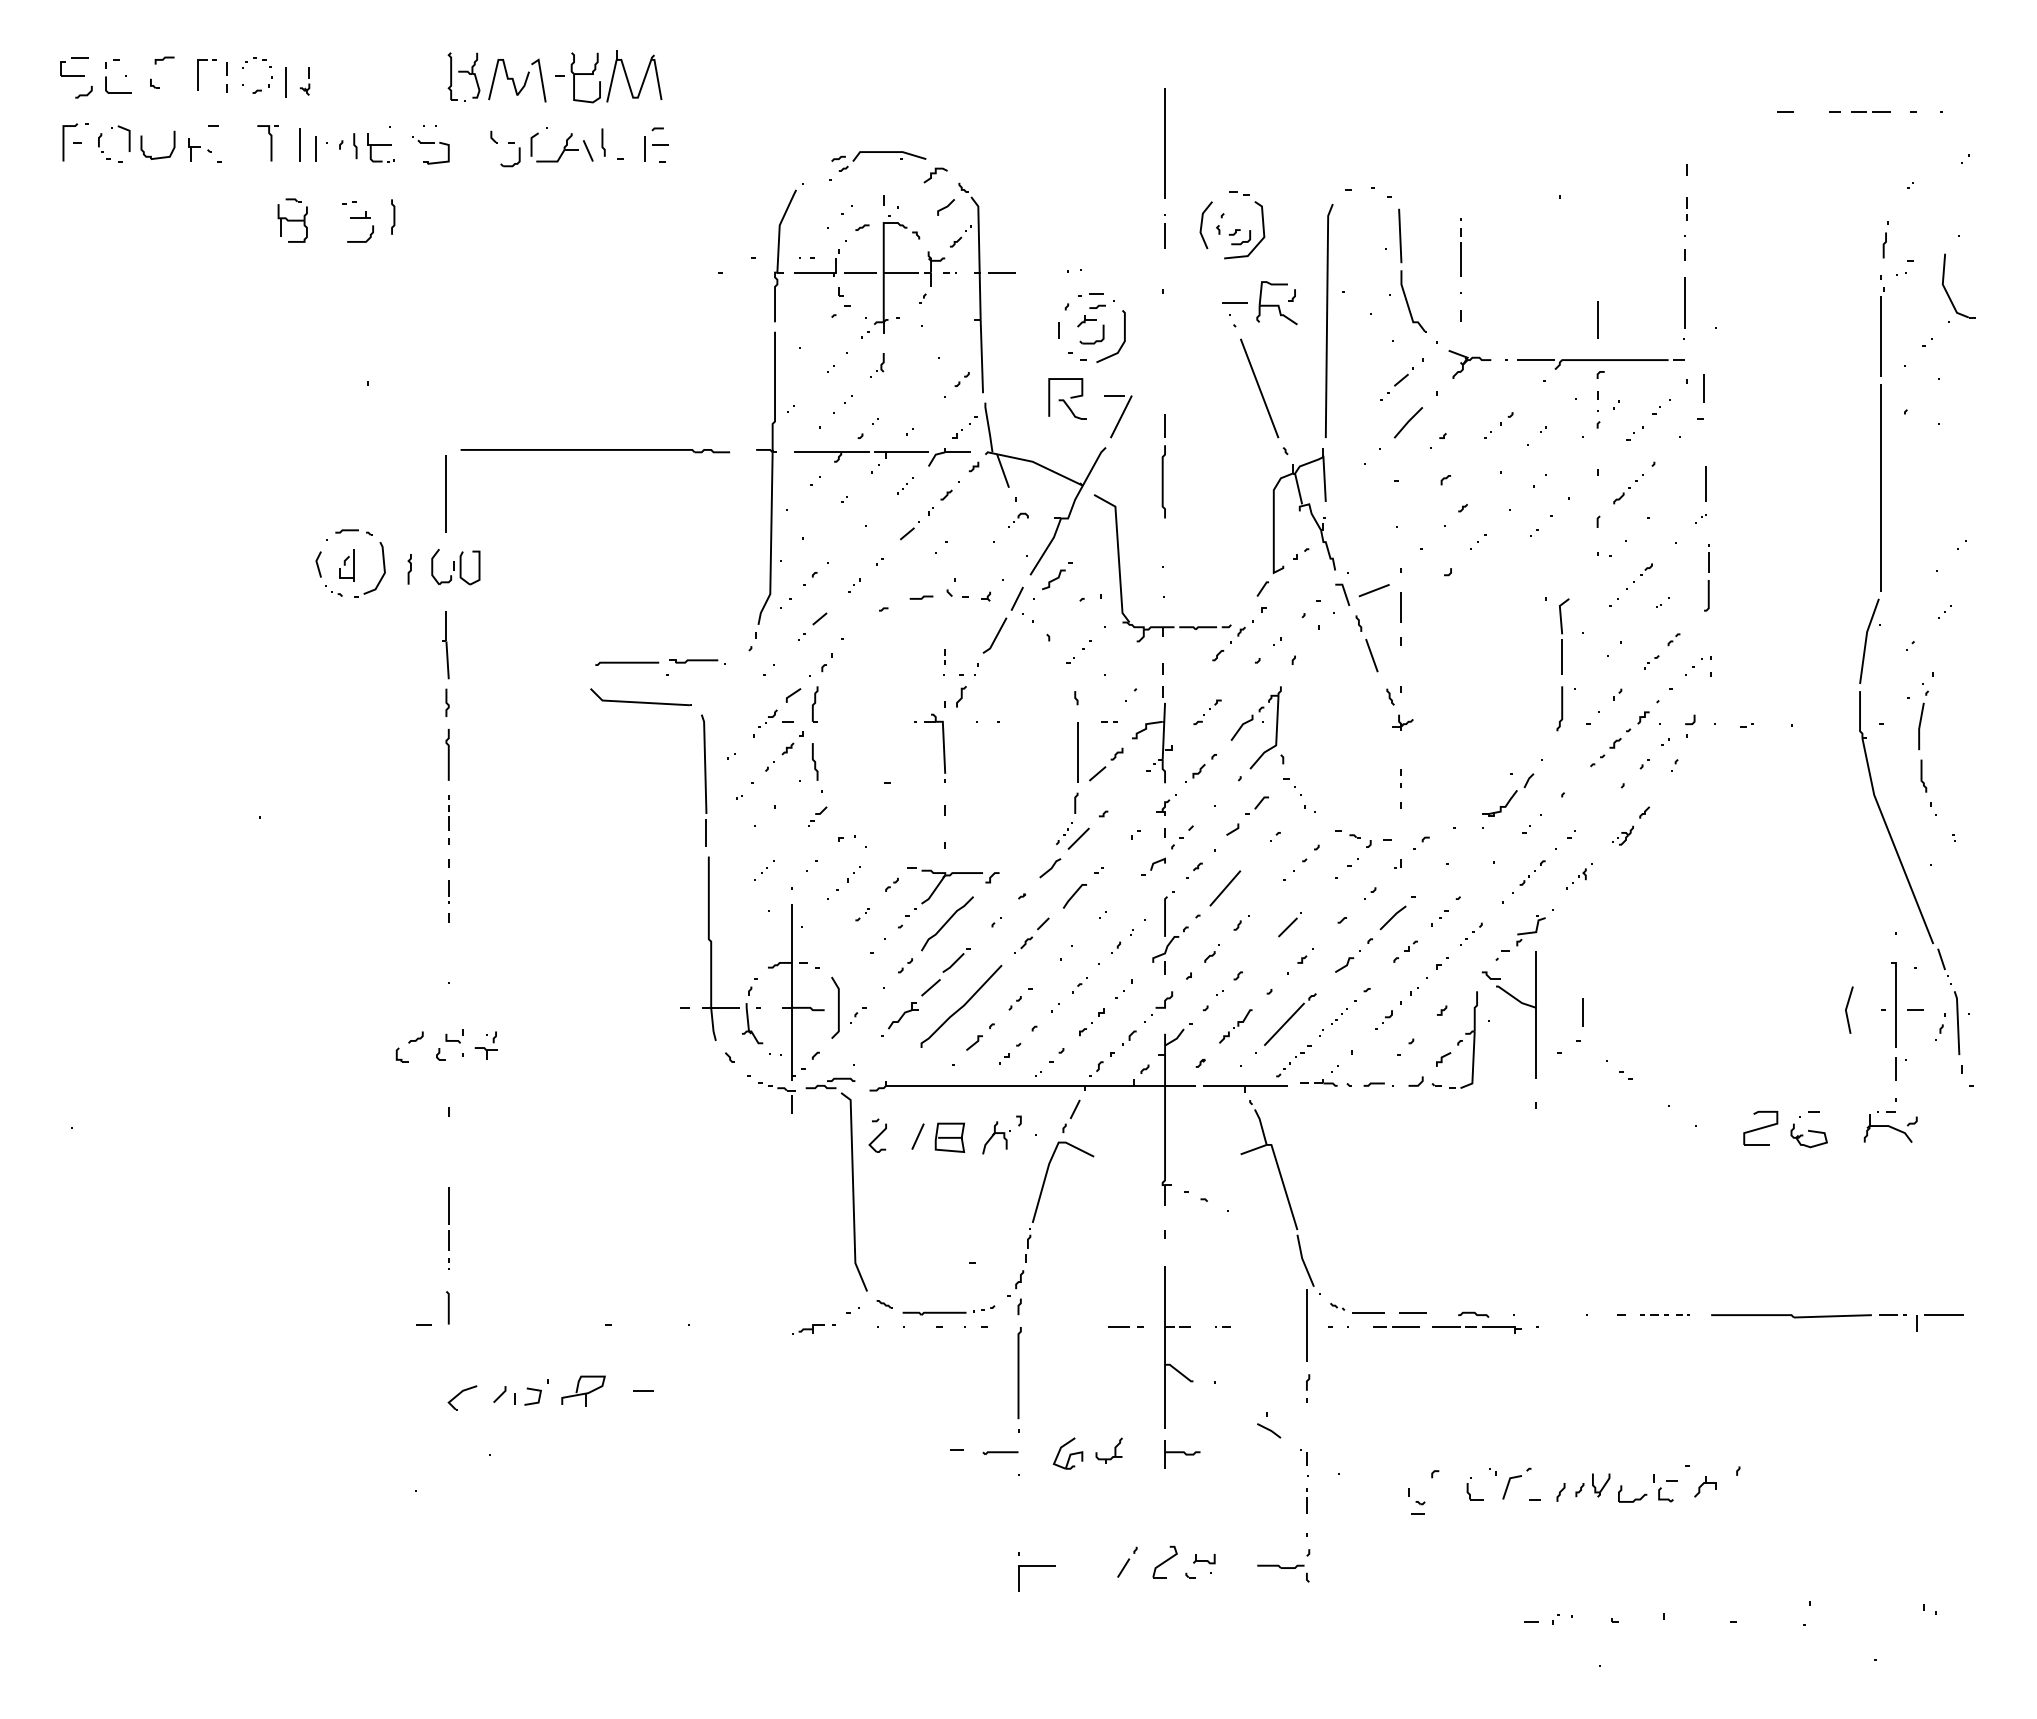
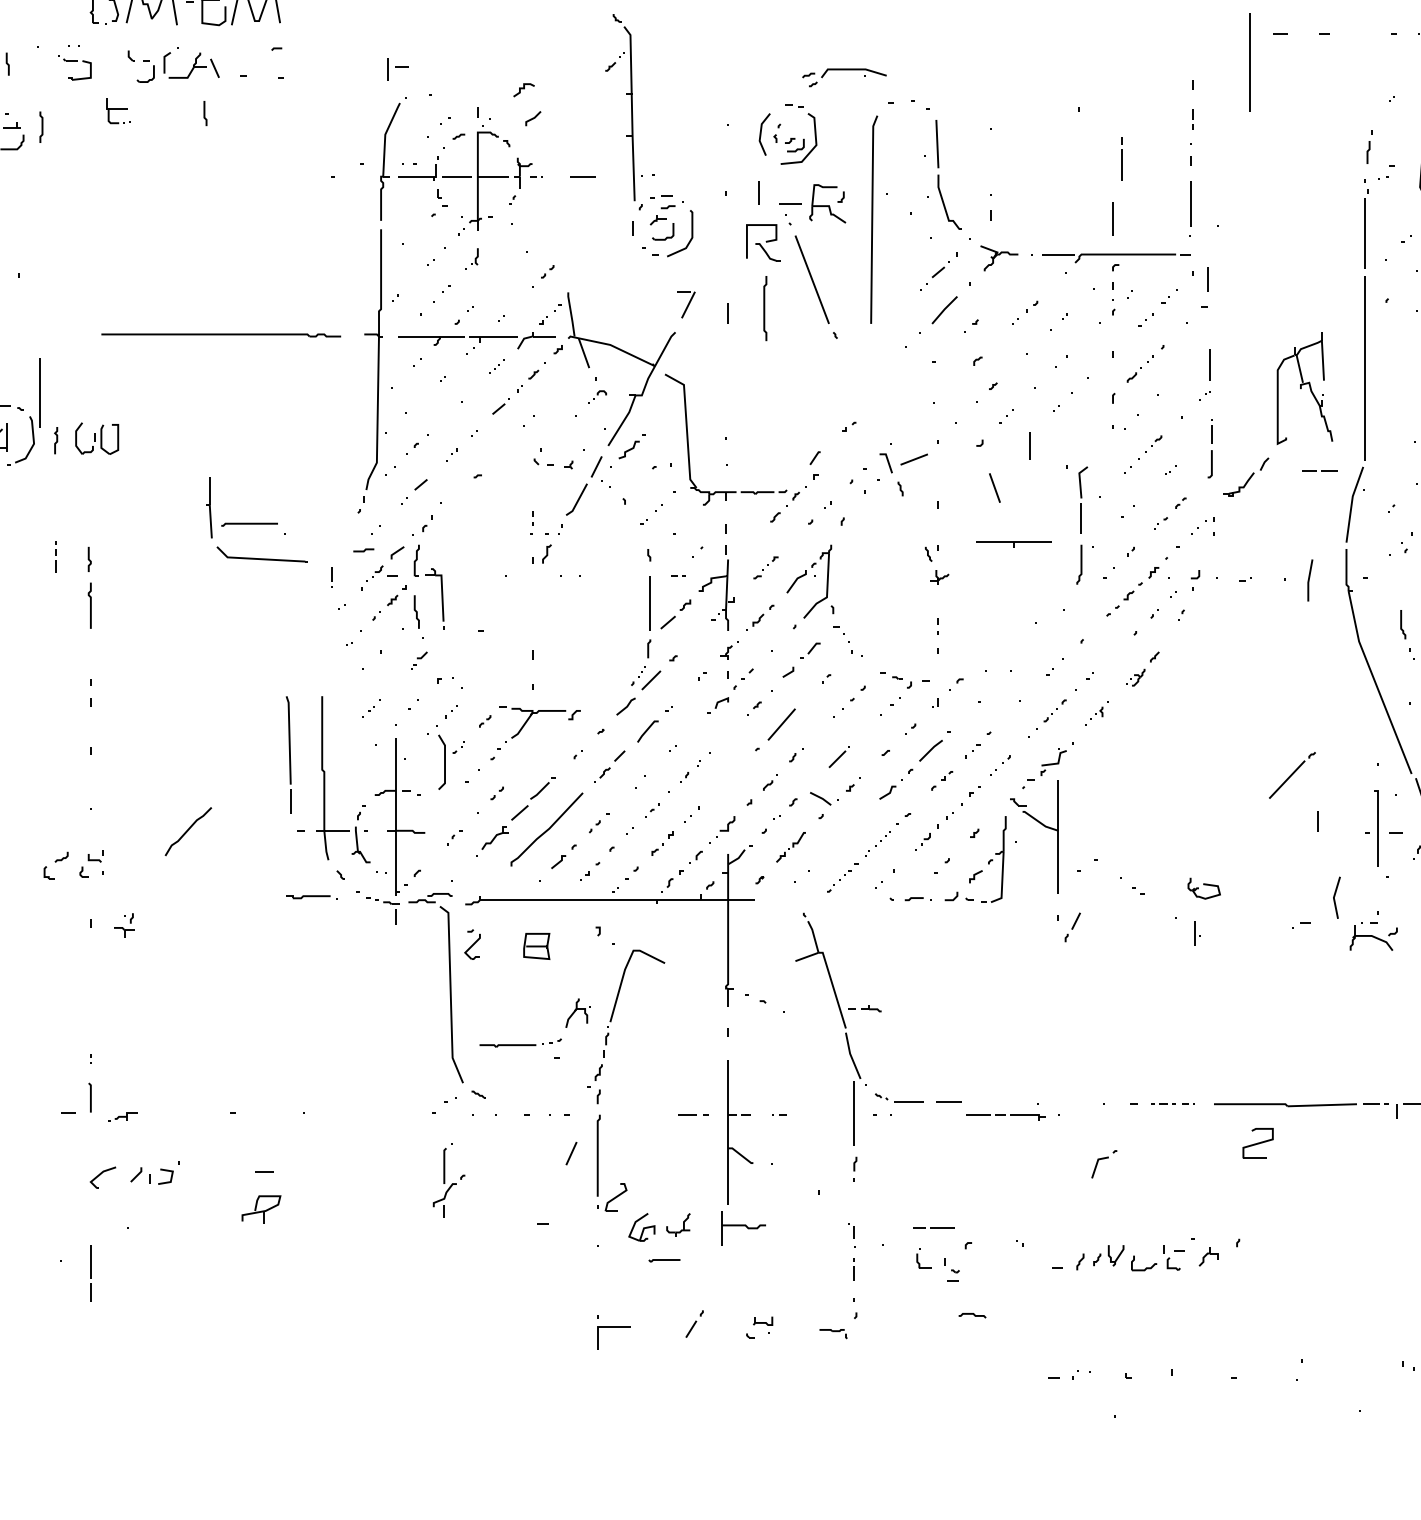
line: (1872, 111) -> (1321, 470), moved
line: (603, 142) -> (205, 113), moved
line: (1164, 143) -> (1249, 61), moved
part: (380, 147) -> (117, 110), moved
part: (656, 148) -> (398, 69), moved
part: (878, 152) -> (844, 69), moved
line: (1164, 235) -> (758, 192), moved
line: (1460, 252) -> (1121, 158), moved
part: (979, 287) -> (631, 107), moved
part: (1067, 398) -> (763, 242), moved
part: (1118, 416) -> (686, 304), size x0.7
curve: (1163, 481) -> (765, 308), moved
line: (445, 493) -> (39, 392), moved
part: (1303, 510) -> (1304, 388), moved
line: (921, 597) -> (363, 550), moved
line: (1400, 607) -> (1029, 446), moved
part: (445, 645) -> (208, 508), moved
line: (1371, 655) -> (994, 487), moved
part: (697, 661) -> (312, 897), moved
line: (1920, 726) -> (1309, 580), moved
part: (943, 747) -> (442, 598), moved
part: (704, 780) -> (289, 754), moved
part: (1508, 794) -> (1246, 476), moved
line: (448, 811) -> (55, 555), moved
line: (448, 891) -> (331, 576), moved
curve: (947, 922) -> (188, 830), moved
part: (1170, 932) -> (449, 1180), moved
line: (838, 1007) -> (444, 761), moved
line: (1847, 1008) -> (1335, 896), moved
line: (1582, 1012) -> (1193, 933), moved
part: (1290, 1019) -> (1292, 775), moved
part: (485, 1045) -> (123, 925), moved
line: (1895, 1068) -> (1318, 820), moved
part: (1318, 1082) -> (864, 1008), moved
part: (1245, 1088) -> (1014, 544), moved
part: (1071, 1116) -> (1072, 927), moved
part: (1760, 1128) -> (1257, 1143), moved
part: (1808, 1135) -> (1203, 888), moved
line: (917, 1136) -> (571, 1153), moved
part: (996, 1137) -> (578, 1012), moved
line: (448, 1218) -> (90, 1272), moved
part: (948, 1310) -> (520, 1043), moved
curve: (1473, 1313) -> (972, 1314), moved
line: (1396, 1326) -> (934, 1227), moved
part: (808, 1329) -> (123, 1116), moved
part: (583, 1390) -> (261, 1208), moved
line: (1269, 1430) -> (821, 798), moved
line: (1000, 1452) -> (664, 1260), moved
part: (1182, 1454) -> (743, 1228), size x1.4
part: (1516, 1483) -> (1103, 1164), moved
part: (1474, 1488) -> (923, 1258), moved
part: (1164, 1561) -> (615, 1197), moved
part: (1283, 1573) -> (833, 1334), size x0.6

